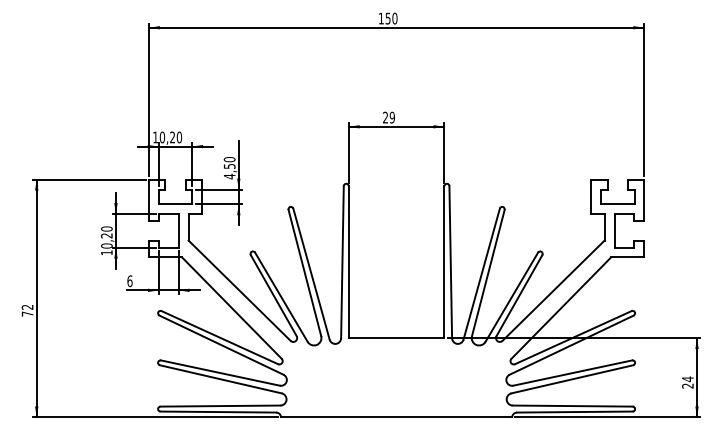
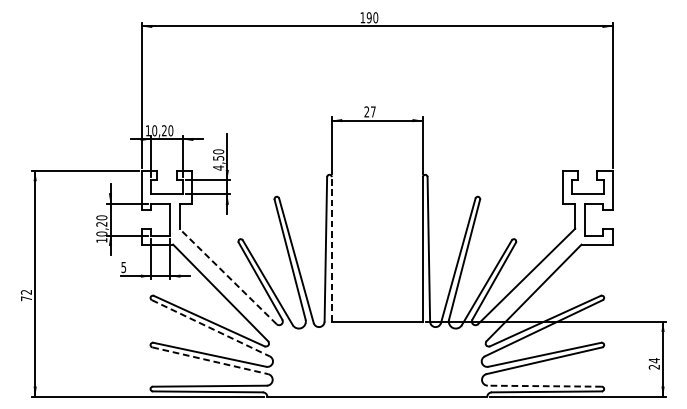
text: (387, 18) -> (368, 17), 150 -> 190
text: (391, 117) -> (372, 111), 29 -> 27
line: (348, 262) -> (331, 249), solid -> dashed
text: (129, 281) -> (123, 267), 6 -> 5
line: (239, 290) -> (227, 276), solid -> dashed
line: (221, 345) -> (210, 328), solid -> dashed
line: (221, 379) -> (210, 360), solid -> dashed
line: (572, 406) -> (544, 386), solid -> dashed

